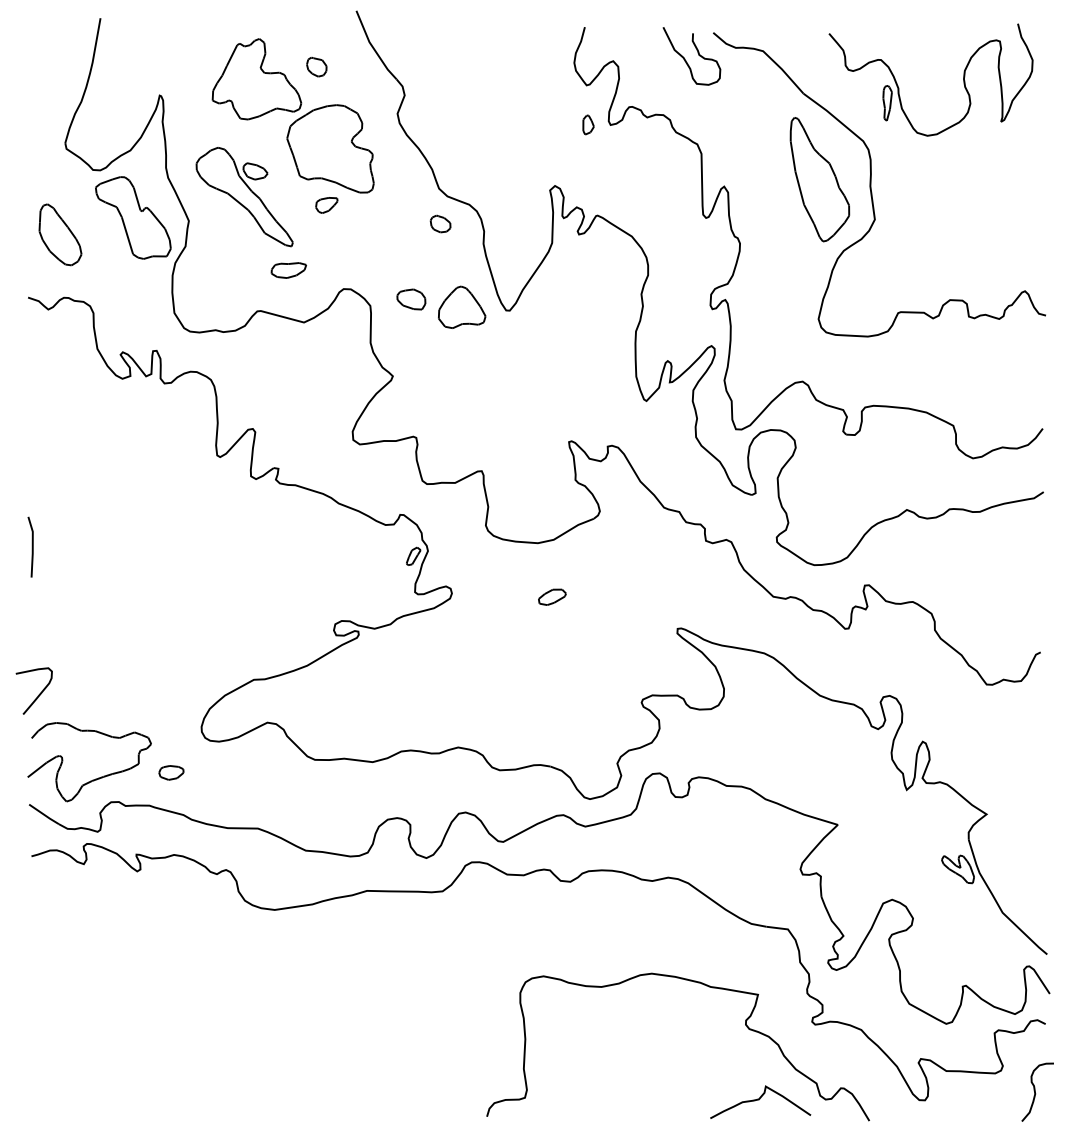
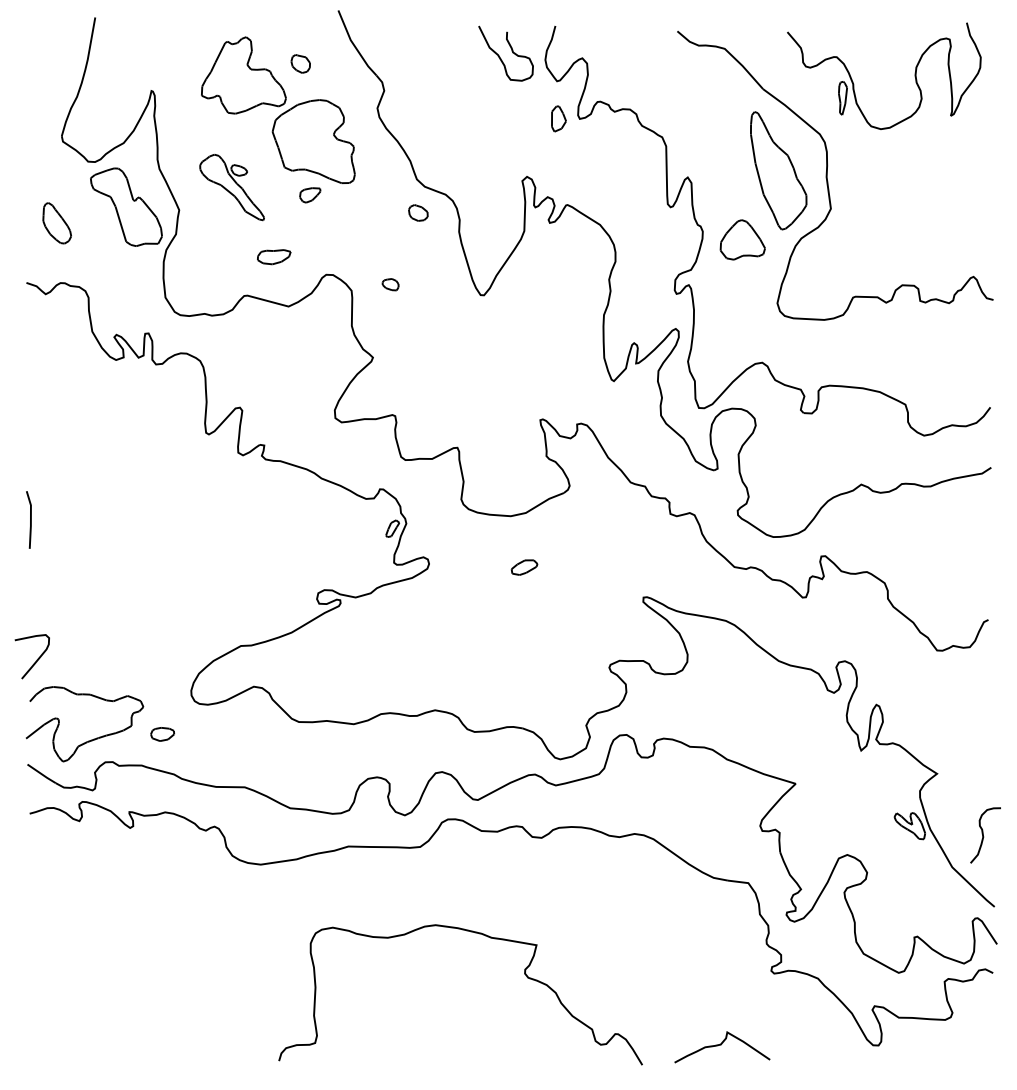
curve: (685, 58) -> (499, 55), moved
part: (588, 124) -> (558, 118), size x1.4
part: (244, 197) -> (232, 187), size x0.7
part: (60, 234) -> (57, 222), size x0.7
part: (411, 299) -> (390, 284), size x0.6
part: (462, 306) -> (743, 239), moved
curve: (693, 982) -> (475, 933), moved
curve: (1035, 1091) -> (983, 834), moved

